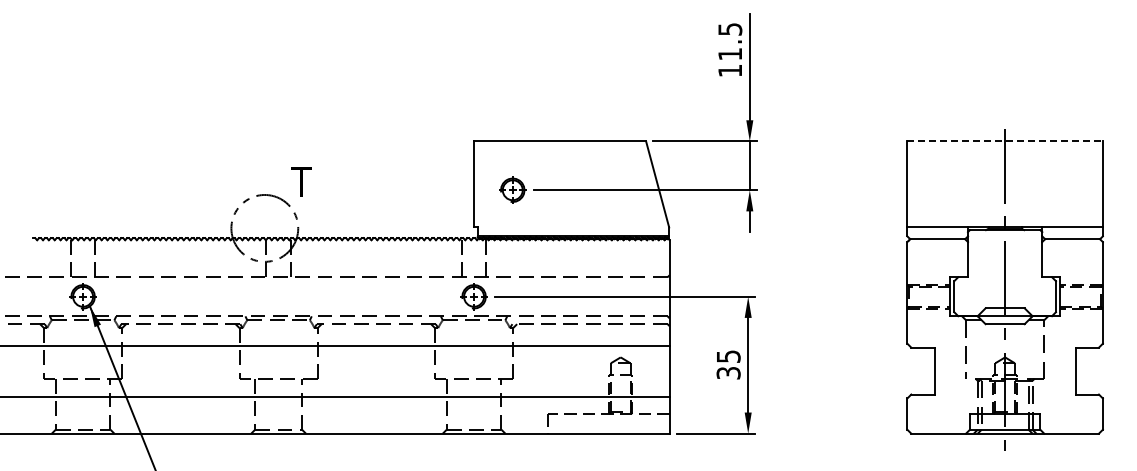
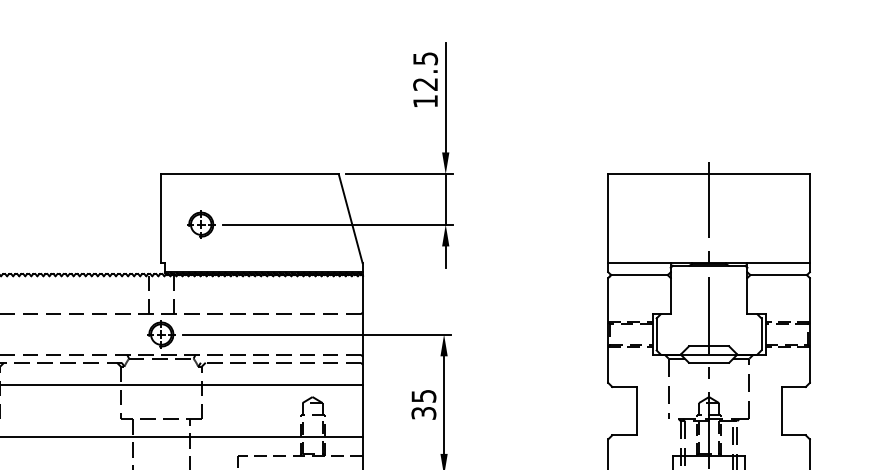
text: (729, 54) -> (424, 84), 11.5 -> 12.5
line: (1005, 141) -> (709, 174), dashed -> solid

